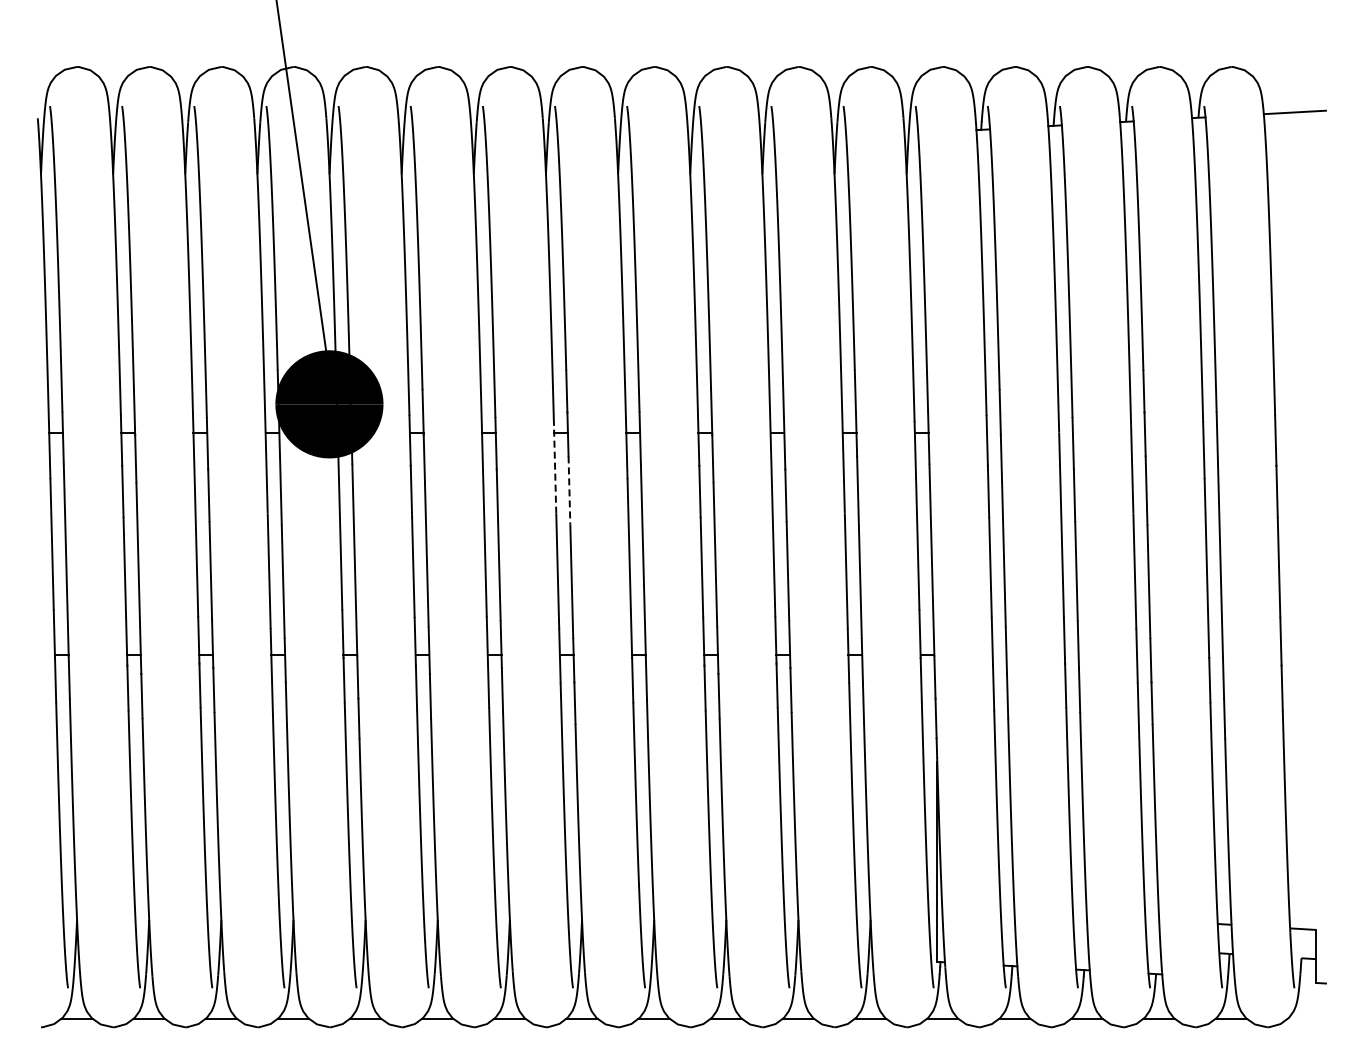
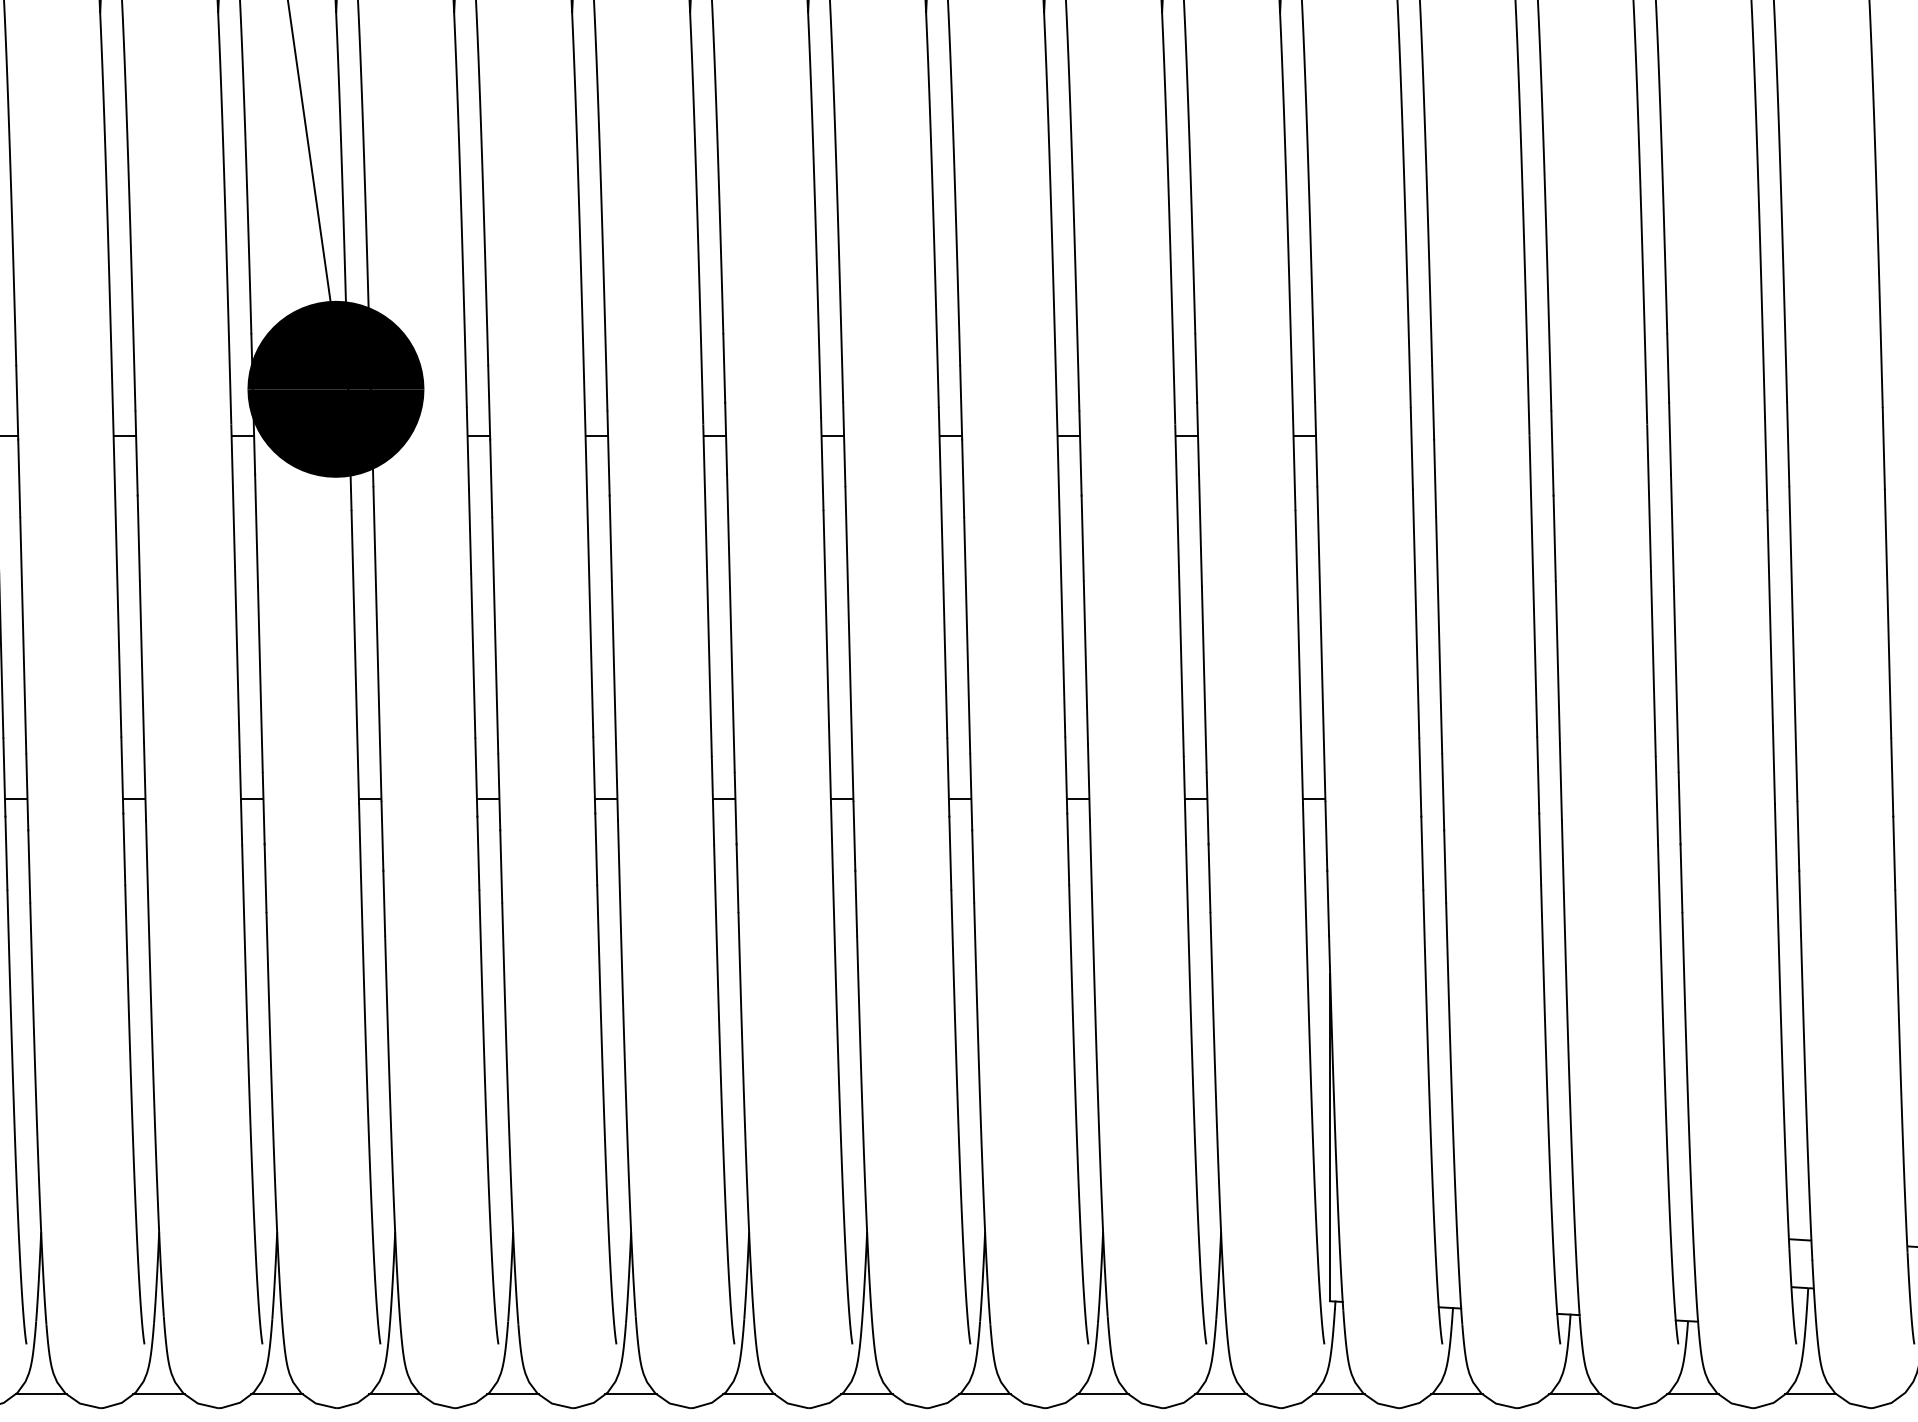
line: (555, 470) -> (705, 497), dashed -> solid
line: (569, 491) -> (728, 531), dashed -> solid

